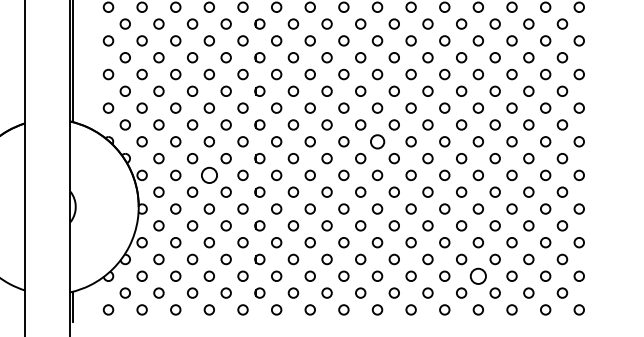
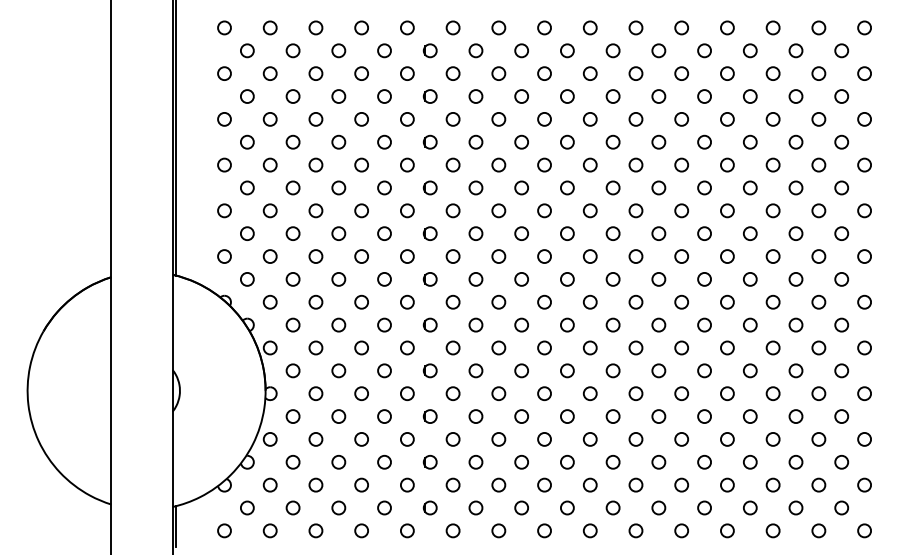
circle: (376, 141) -> (589, 301), size x0.71
circle: (209, 175) -> (361, 347), size x0.62
circle: (478, 275) -> (727, 484), size x0.62

